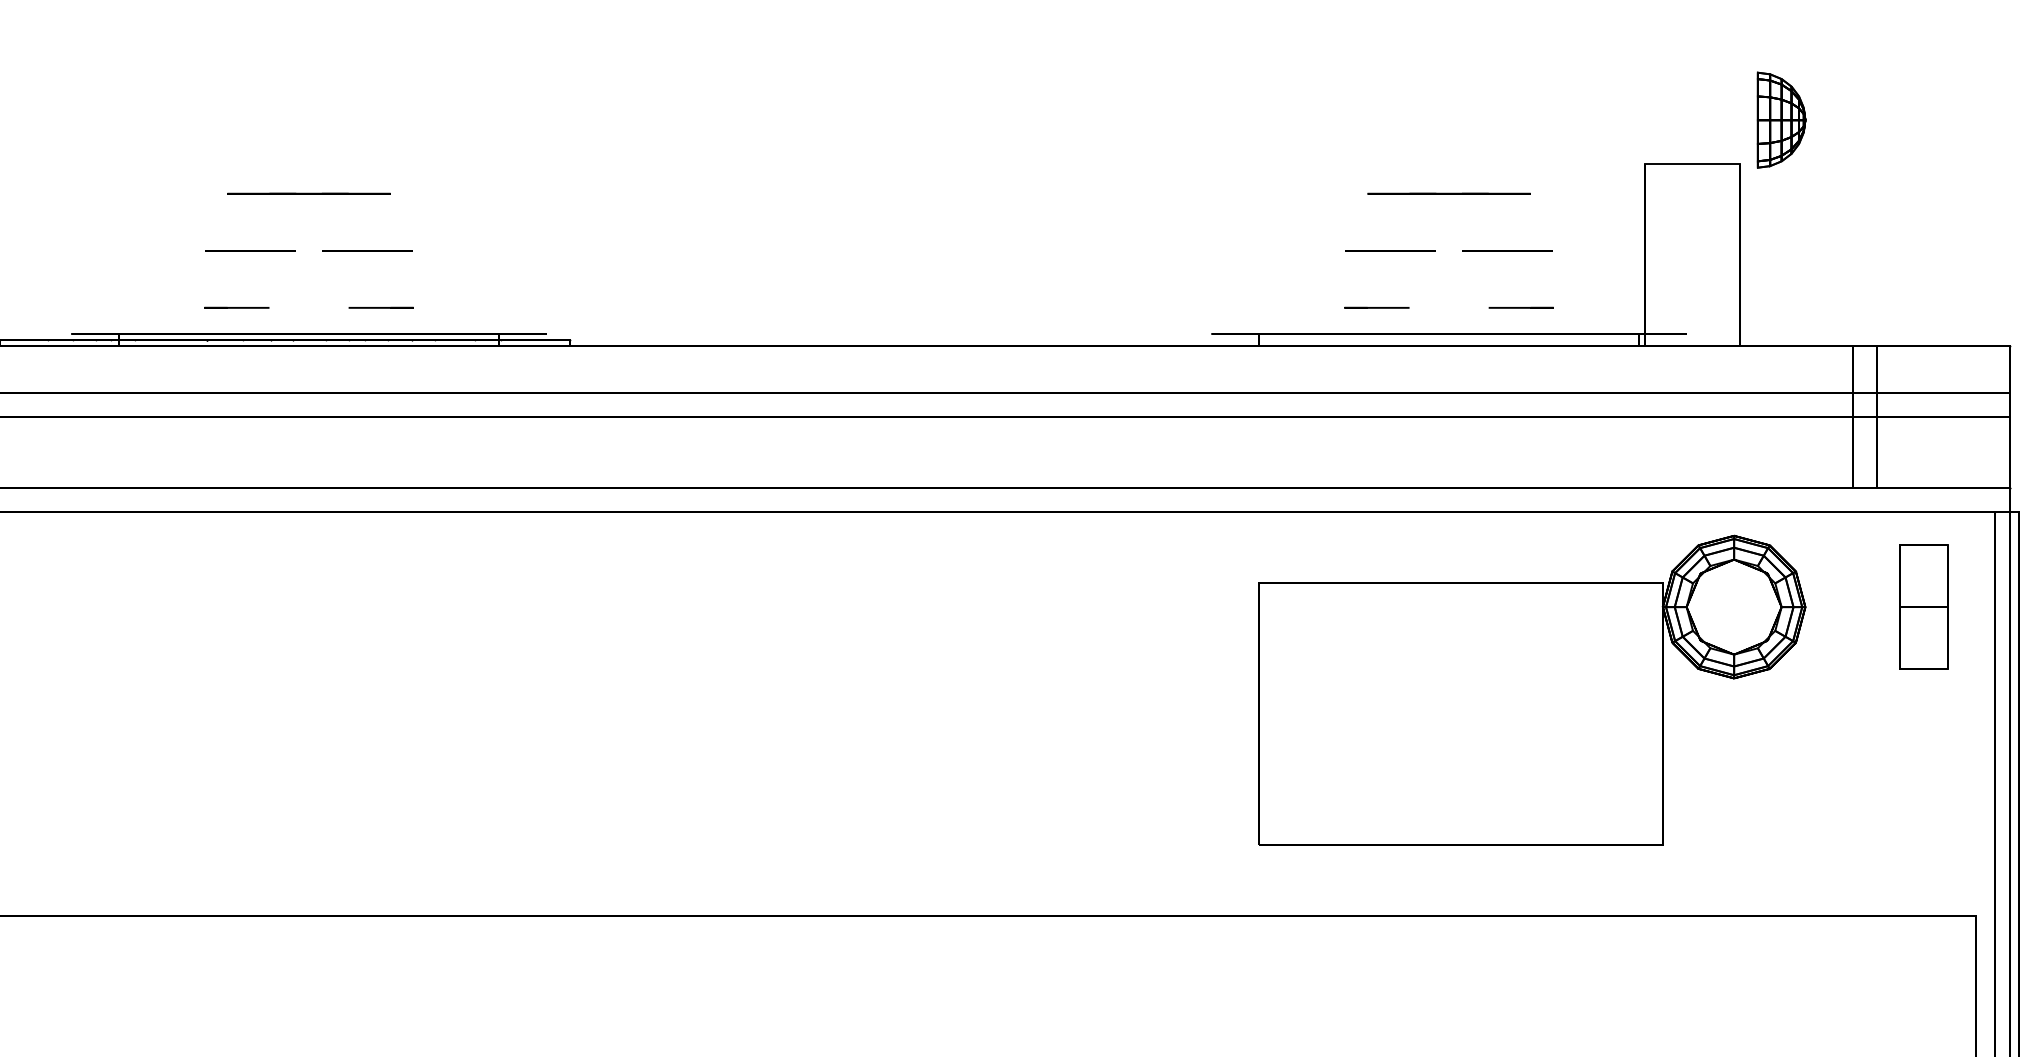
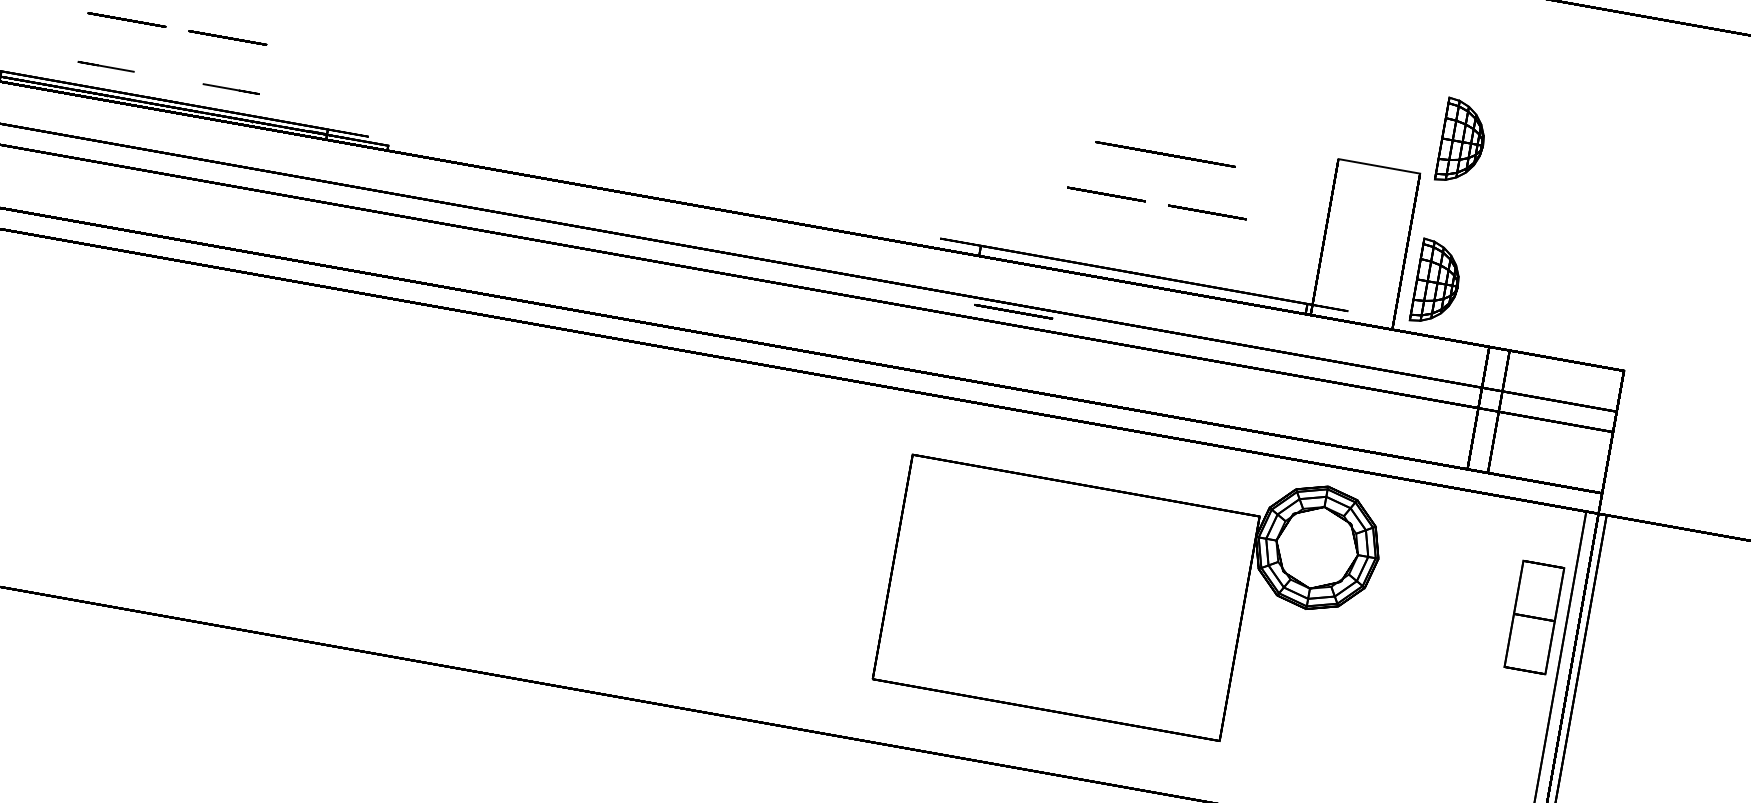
part: (1781, 283) -> (1437, 282), added
line: (1376, 307) -> (1085, 241), removed
line: (1520, 307) -> (1209, 263), removed
line: (1309, 401) -> (1013, 311), added
part: (1923, 606) -> (1533, 616), moved
part: (1532, 689) -> (1131, 587), moved

